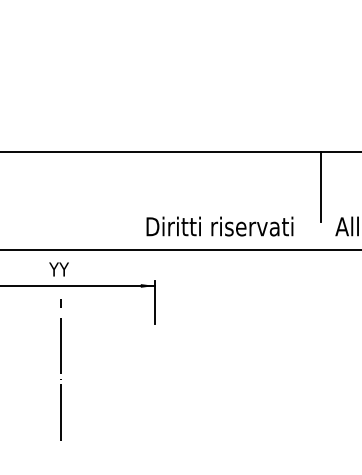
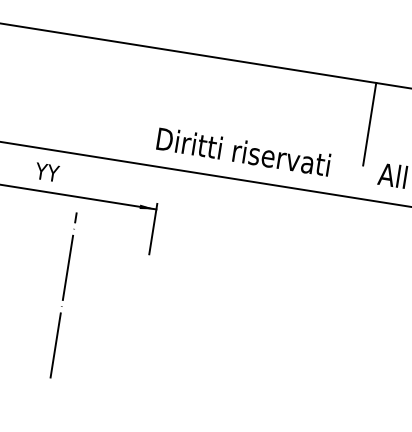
line: (60, 369) -> (63, 295), moved

